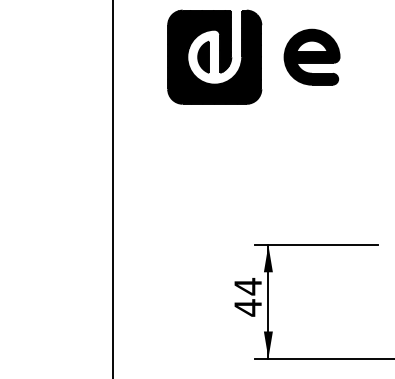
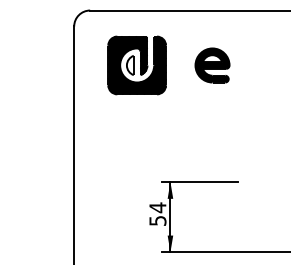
fill: (202, 57) -> (129, 65), removed
part: (312, 57) -> (212, 65), moved
text: (247, 307) -> (157, 220), 44 -> 54

